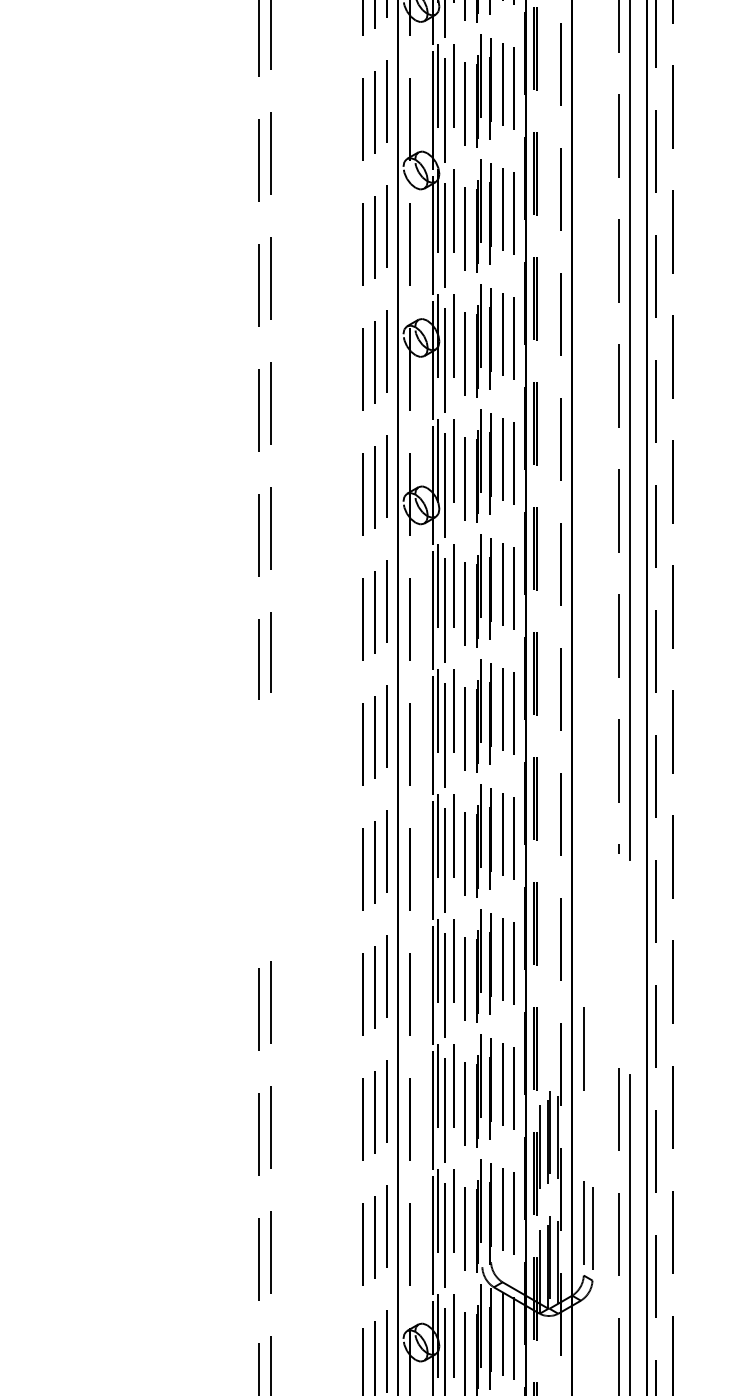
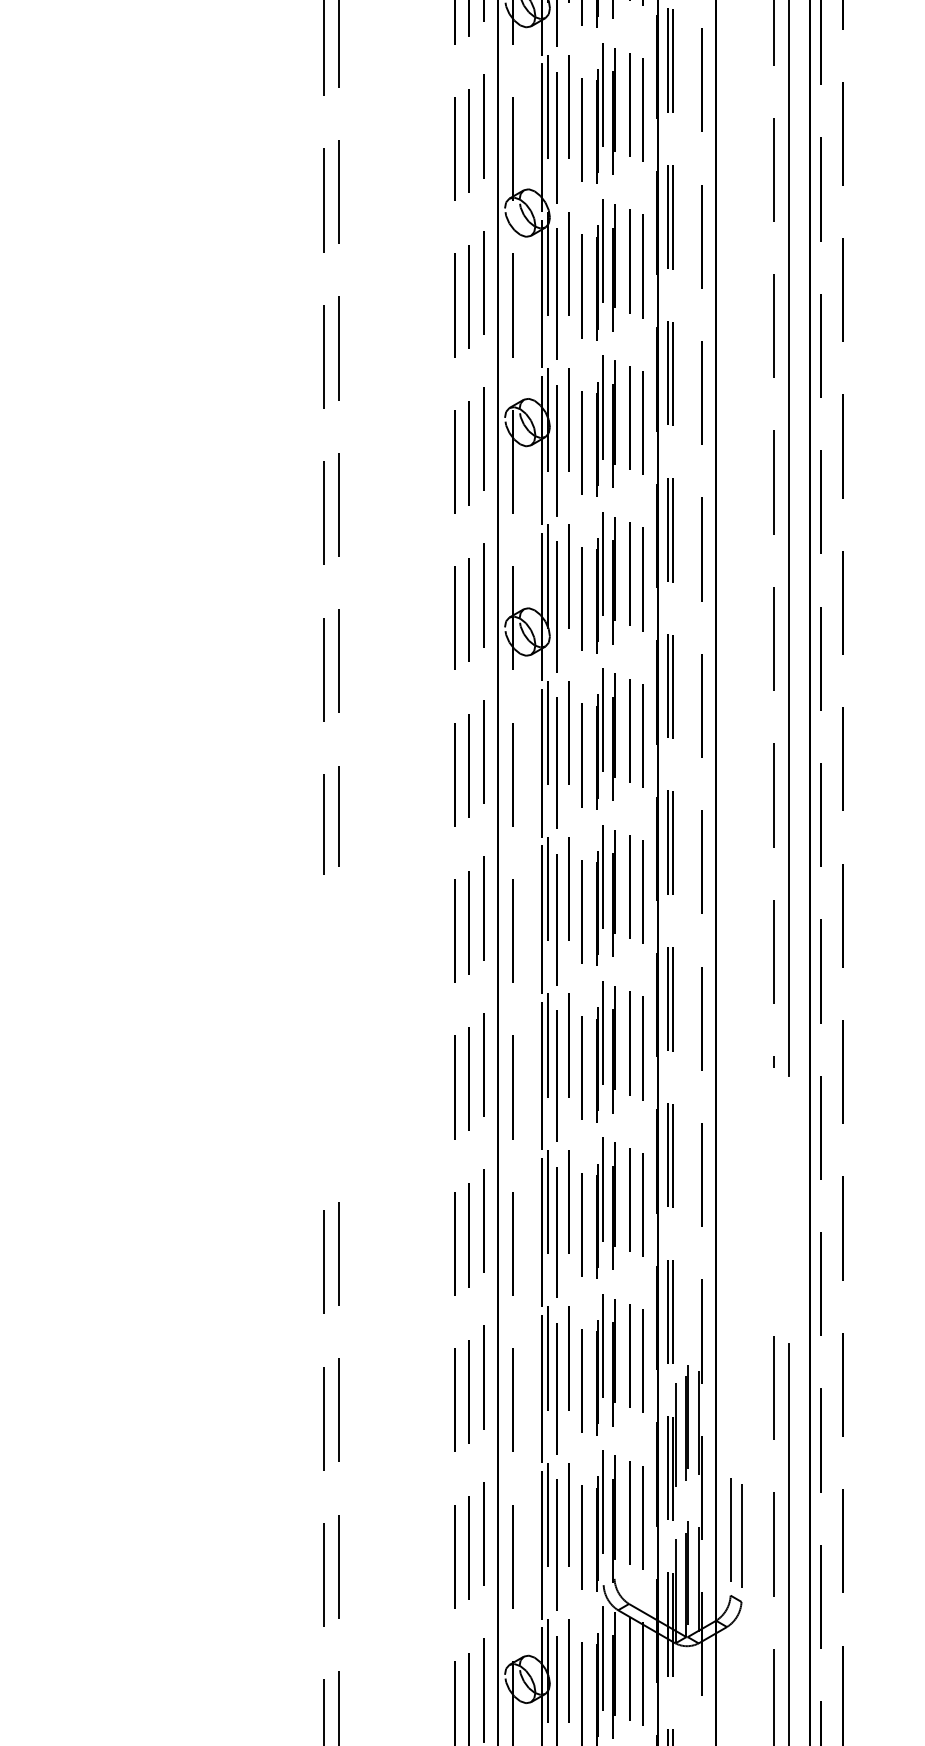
line: (583, 1048) -> (730, 1311), removed

